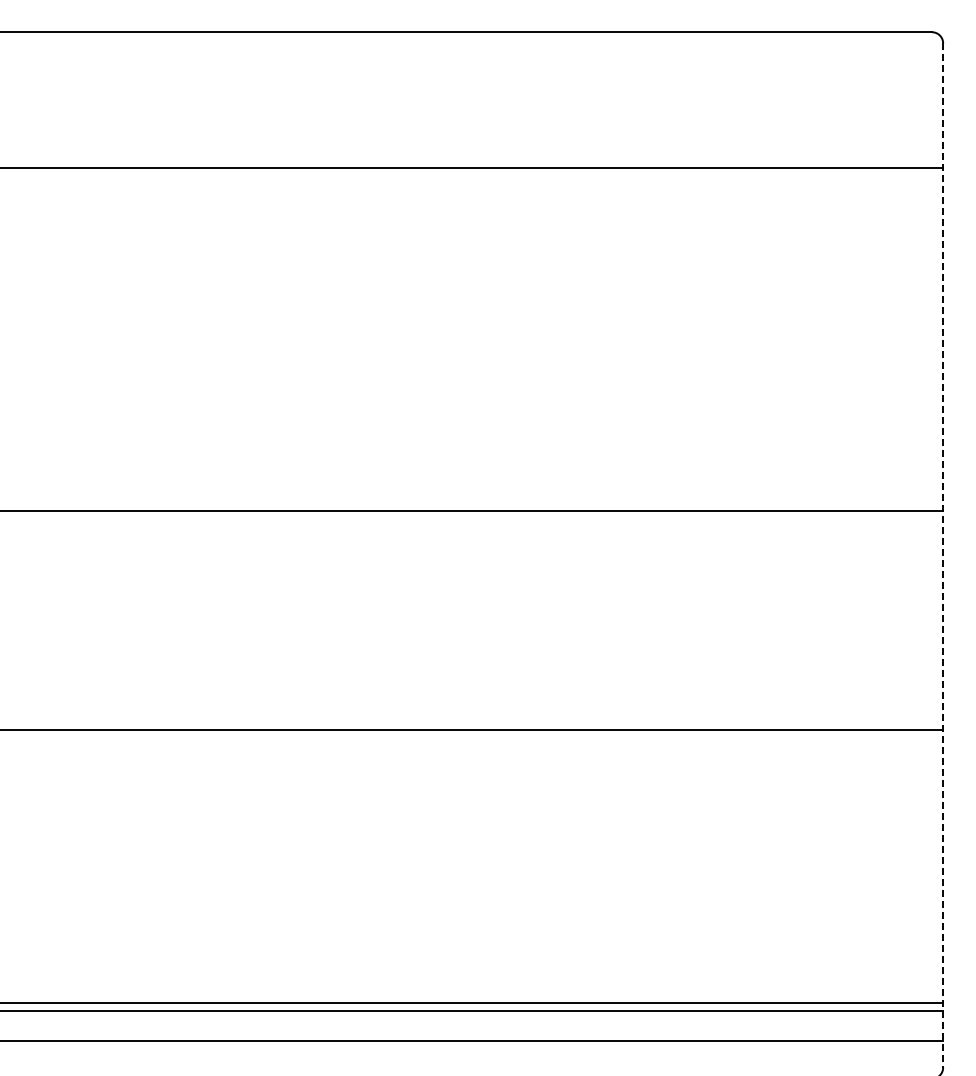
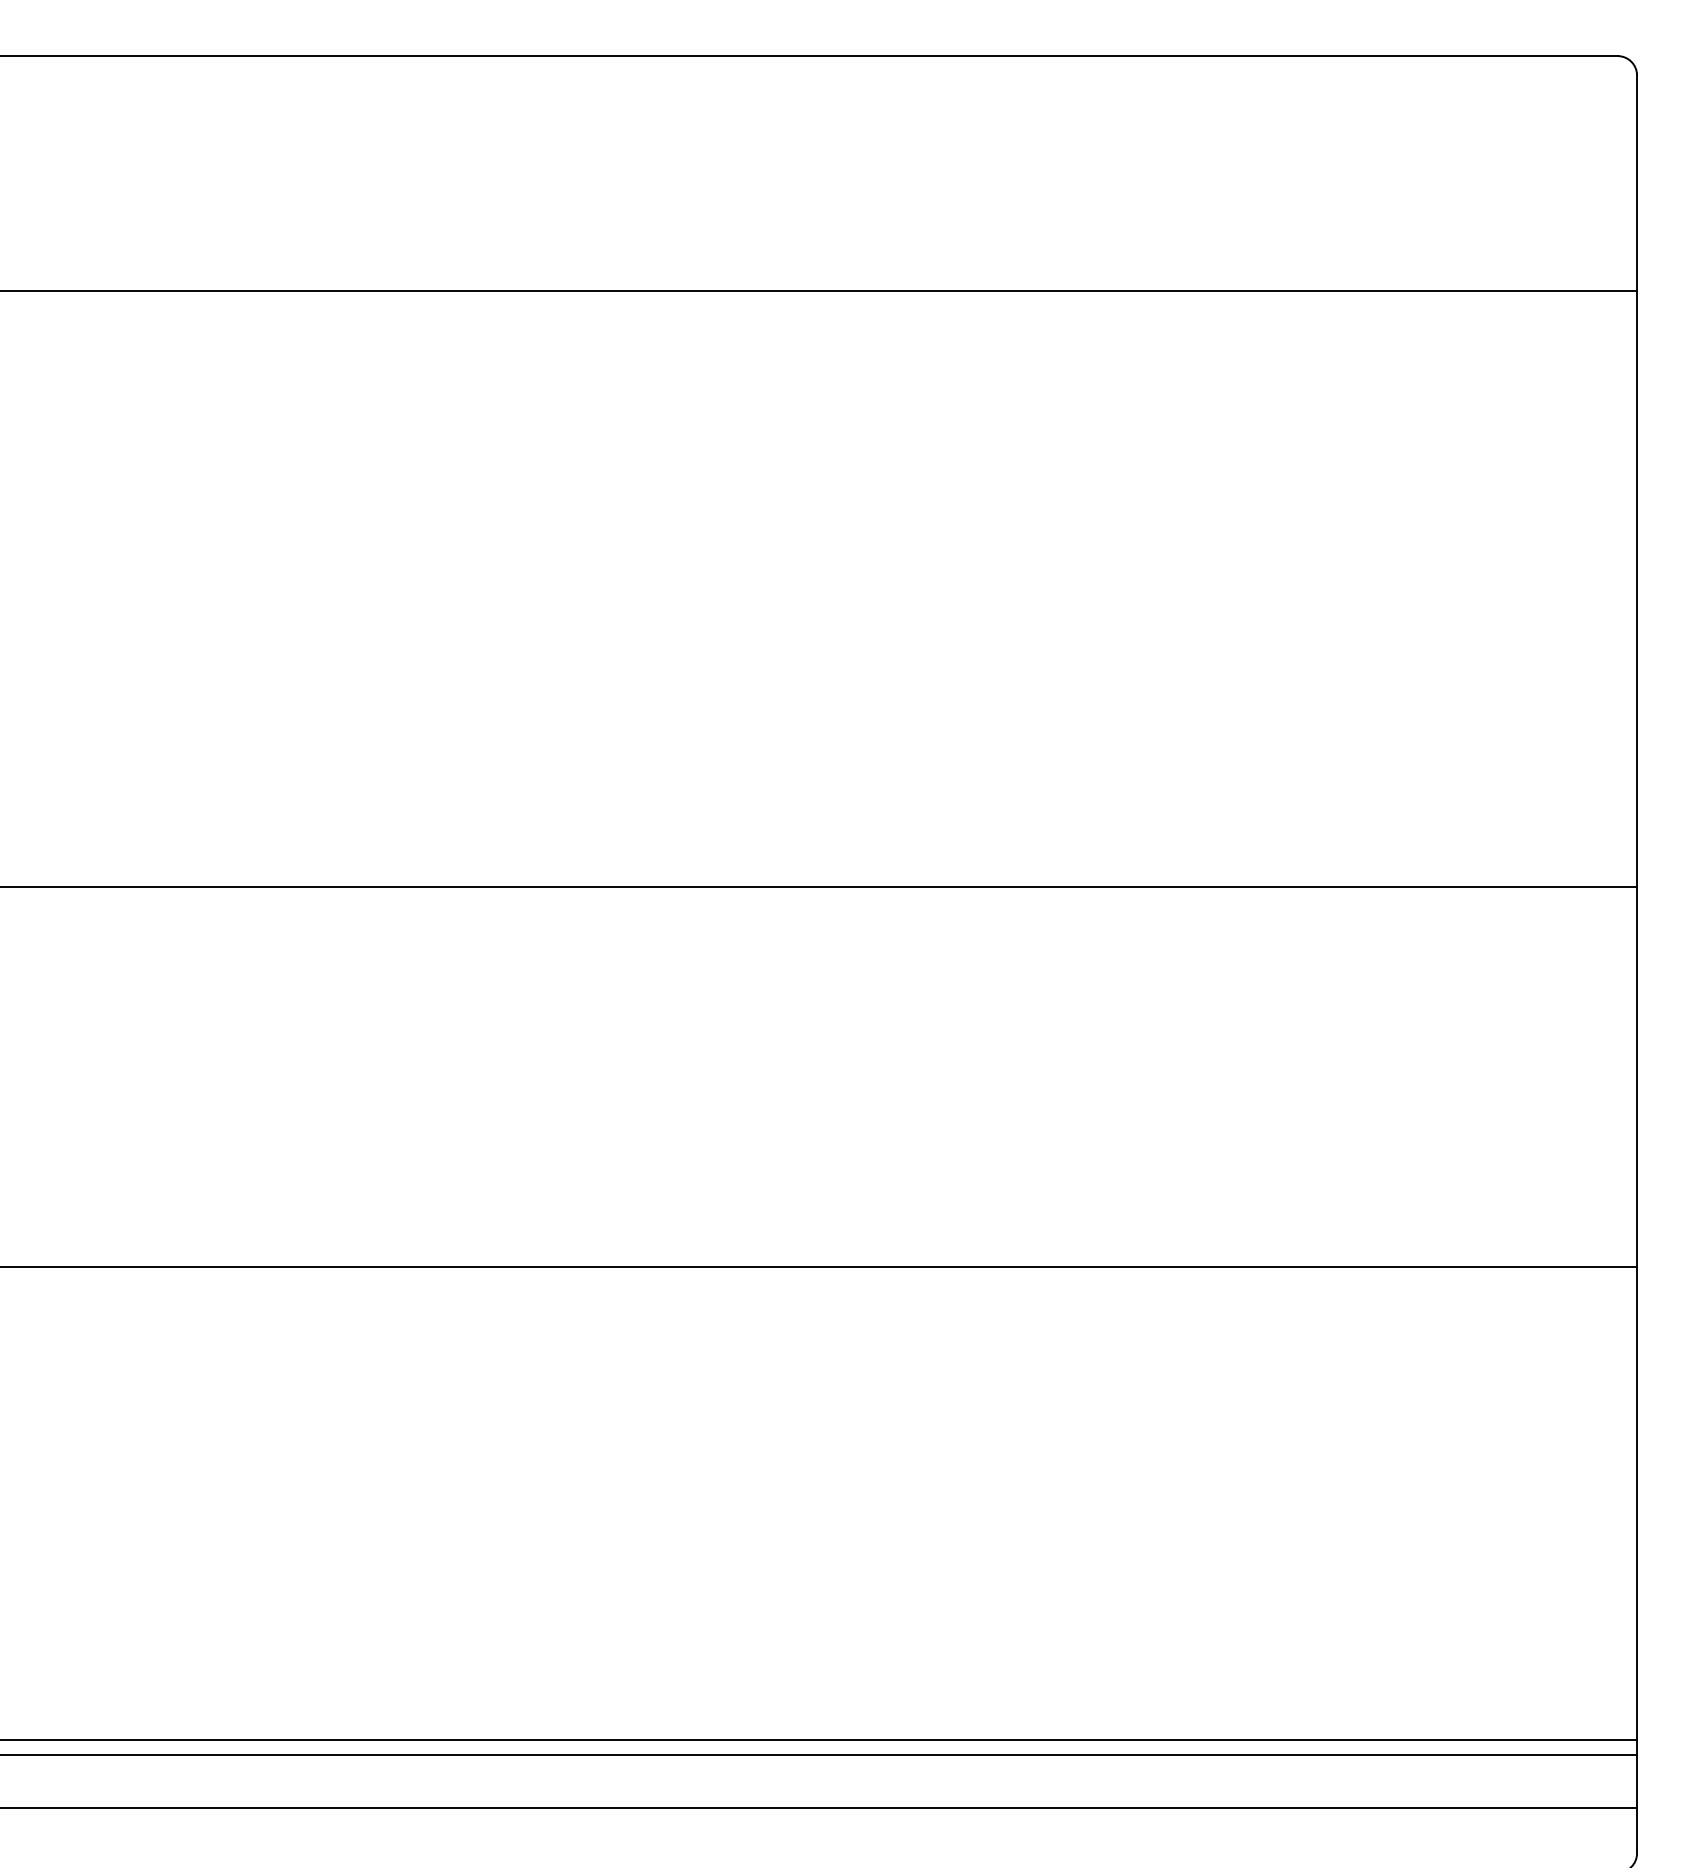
line: (943, 556) -> (1637, 966), dashed -> solid

